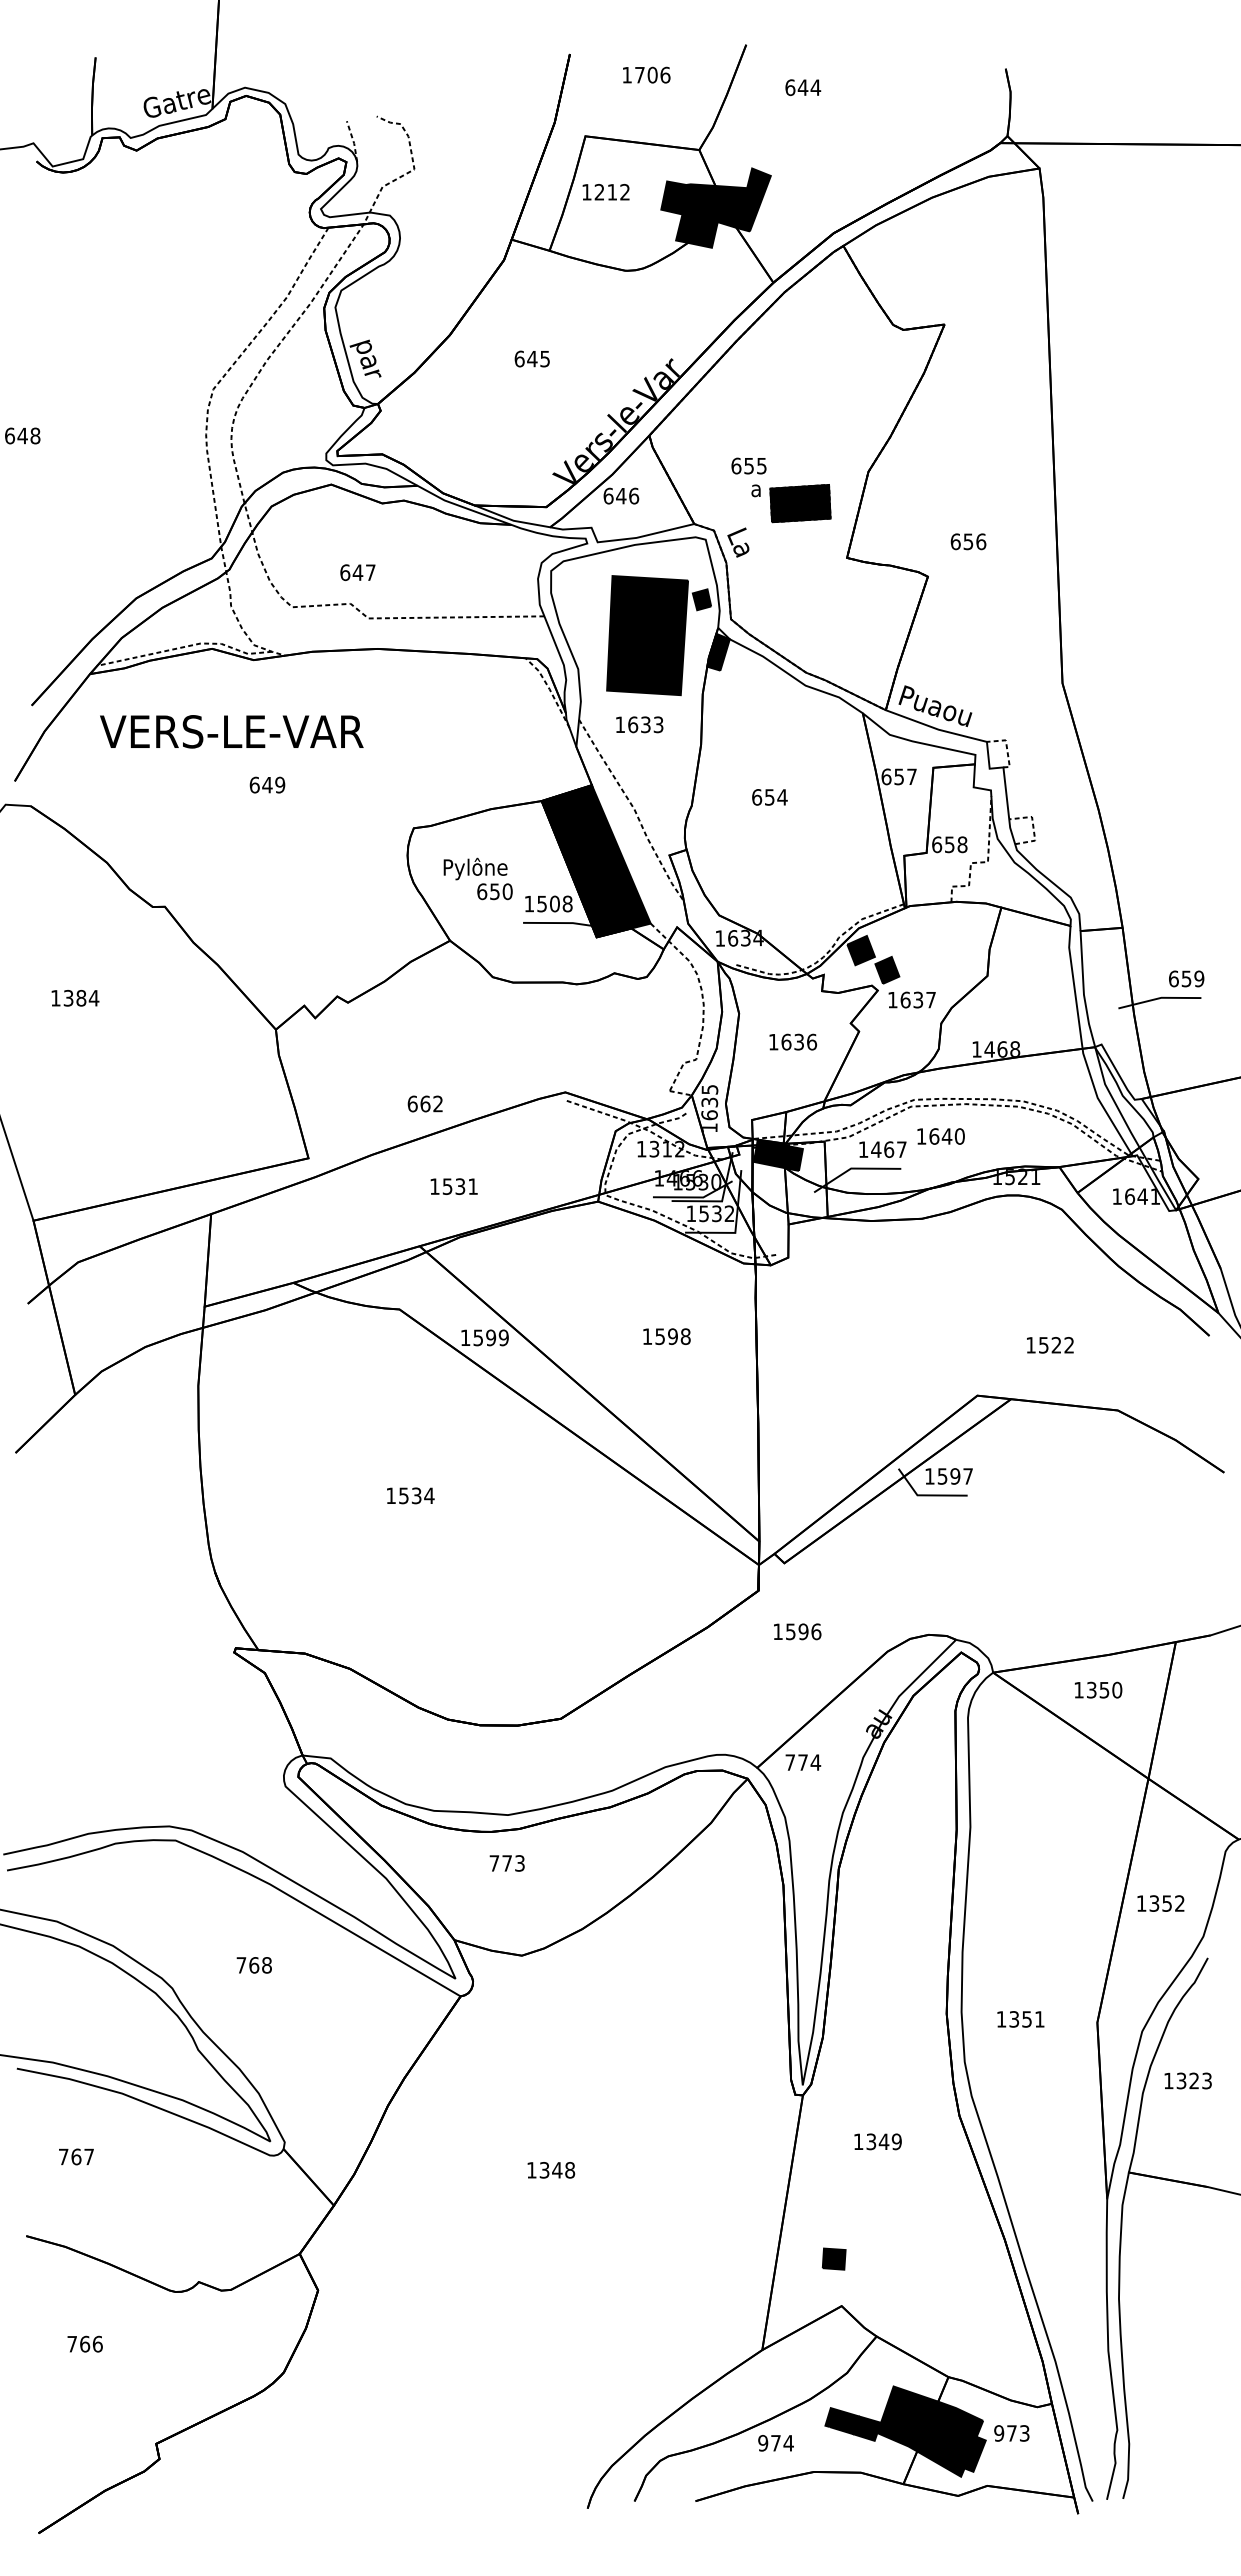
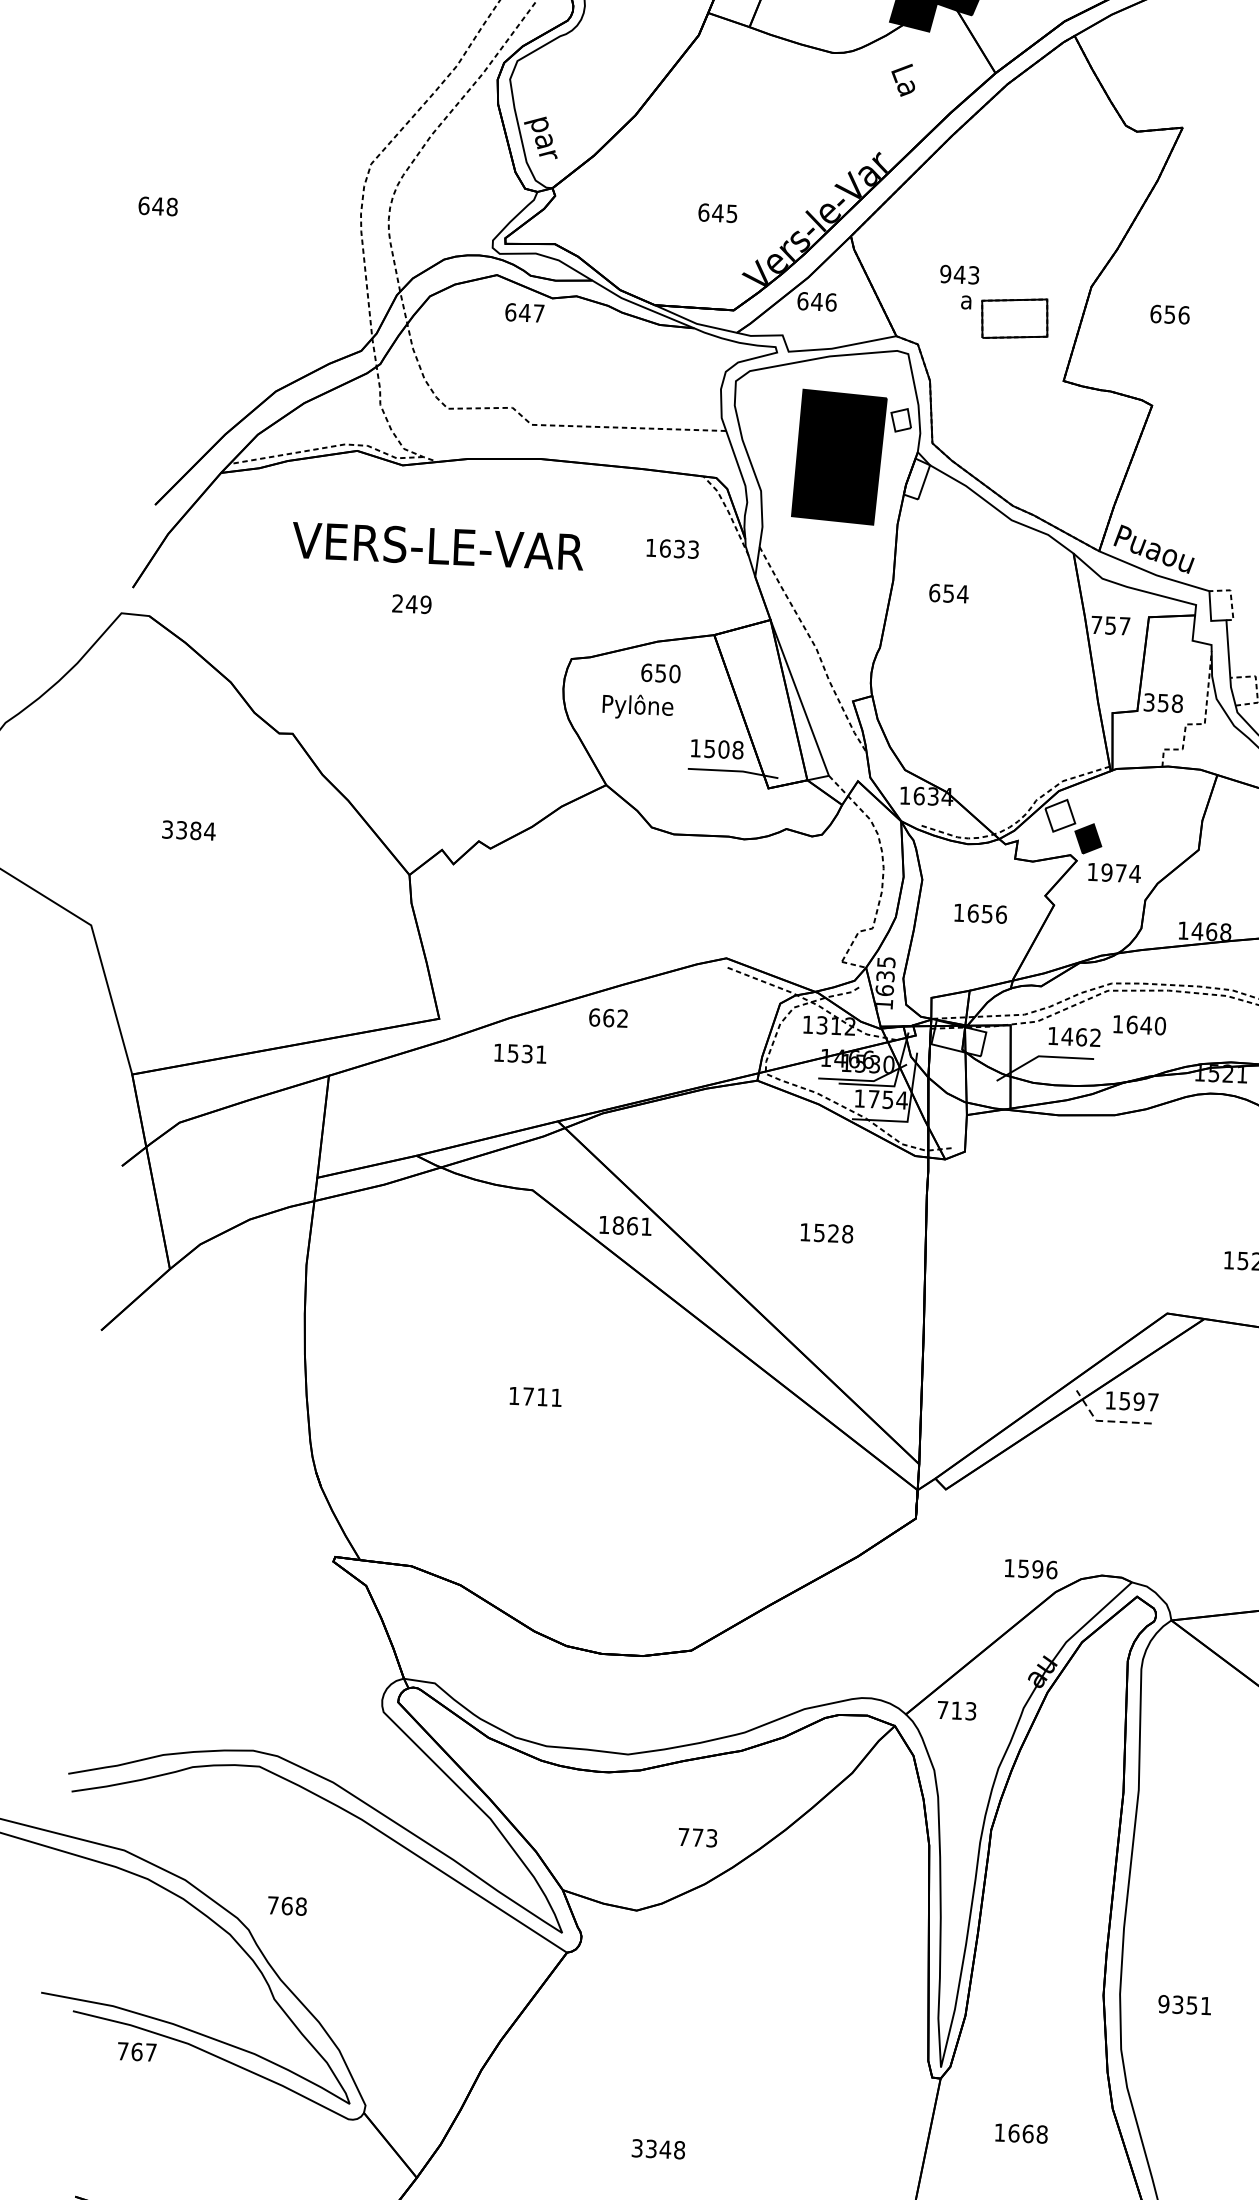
text: (531, 358) -> (717, 212), moved
text: (748, 465) -> (959, 274), 655 -> 943
fill: (800, 503) -> (1014, 318), removed
text: (968, 541) -> (1170, 314), moved
text: (738, 542) -> (903, 80), moved
text: (357, 572) -> (524, 312), moved
fill: (701, 599) -> (900, 419), removed
fill: (718, 651) -> (917, 478), removed
text: (639, 724) -> (672, 548), moved
text: (231, 731) -> (437, 545), moved
text: (886, 776) -> (1096, 624), 657 -> 757
text: (254, 784) -> (397, 602), 649 -> 249
text: (769, 797) -> (948, 593), moved
text: (937, 844) -> (1149, 702), 658 -> 358
fill: (595, 861) -> (770, 704), removed
text: (494, 891) -> (660, 673), moved
fill: (860, 950) -> (1059, 815), removed
text: (55, 997) -> (167, 828), 1384 -> 3384
text: (918, 999) -> (1121, 872), 1637 -> 1974
text: (798, 1041) -> (986, 913), 1636 -> 1656
text: (424, 1103) -> (607, 1017), moved
text: (901, 1149) -> (1095, 1037), 1467 -> 1462
fill: (777, 1155) -> (957, 1038), removed
text: (453, 1186) -> (519, 1053), moved
text: (716, 1213) -> (887, 1099), 1532 -> 1754
text: (672, 1336) -> (833, 1233), 1598 -> 1528
text: (490, 1337) -> (631, 1225), 1599 -> 1861
text: (416, 1495) -> (542, 1396), 1534 -> 1711
line: (925, 1495) -> (1105, 1421), solid -> dashed
text: (797, 1631) -> (1031, 1568), moved
text: (809, 1762) -> (963, 1710), 774 -> 713
text: (506, 1863) -> (697, 1837), moved
text: (253, 1965) -> (286, 1906), moved
text: (1001, 2019) -> (1163, 2004), 1351 -> 9351
text: (883, 2141) -> (1027, 2133), 1349 -> 1668
text: (76, 2156) -> (137, 2051), moved
text: (531, 2170) -> (636, 2148), 1348 -> 3348

